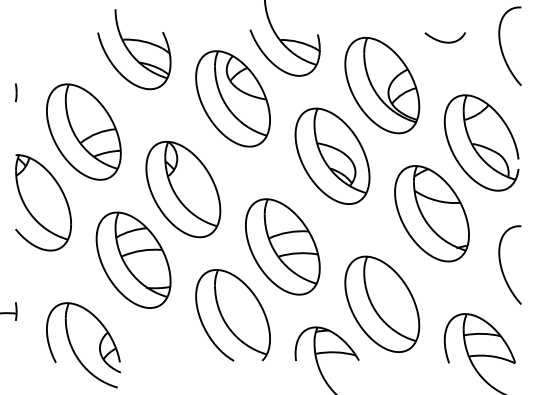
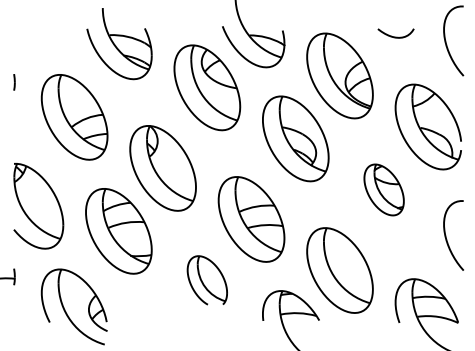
part: (43, 203) -> (38, 206), moved
part: (431, 213) -> (383, 189), size x0.6
part: (233, 315) -> (207, 280), size x0.6

